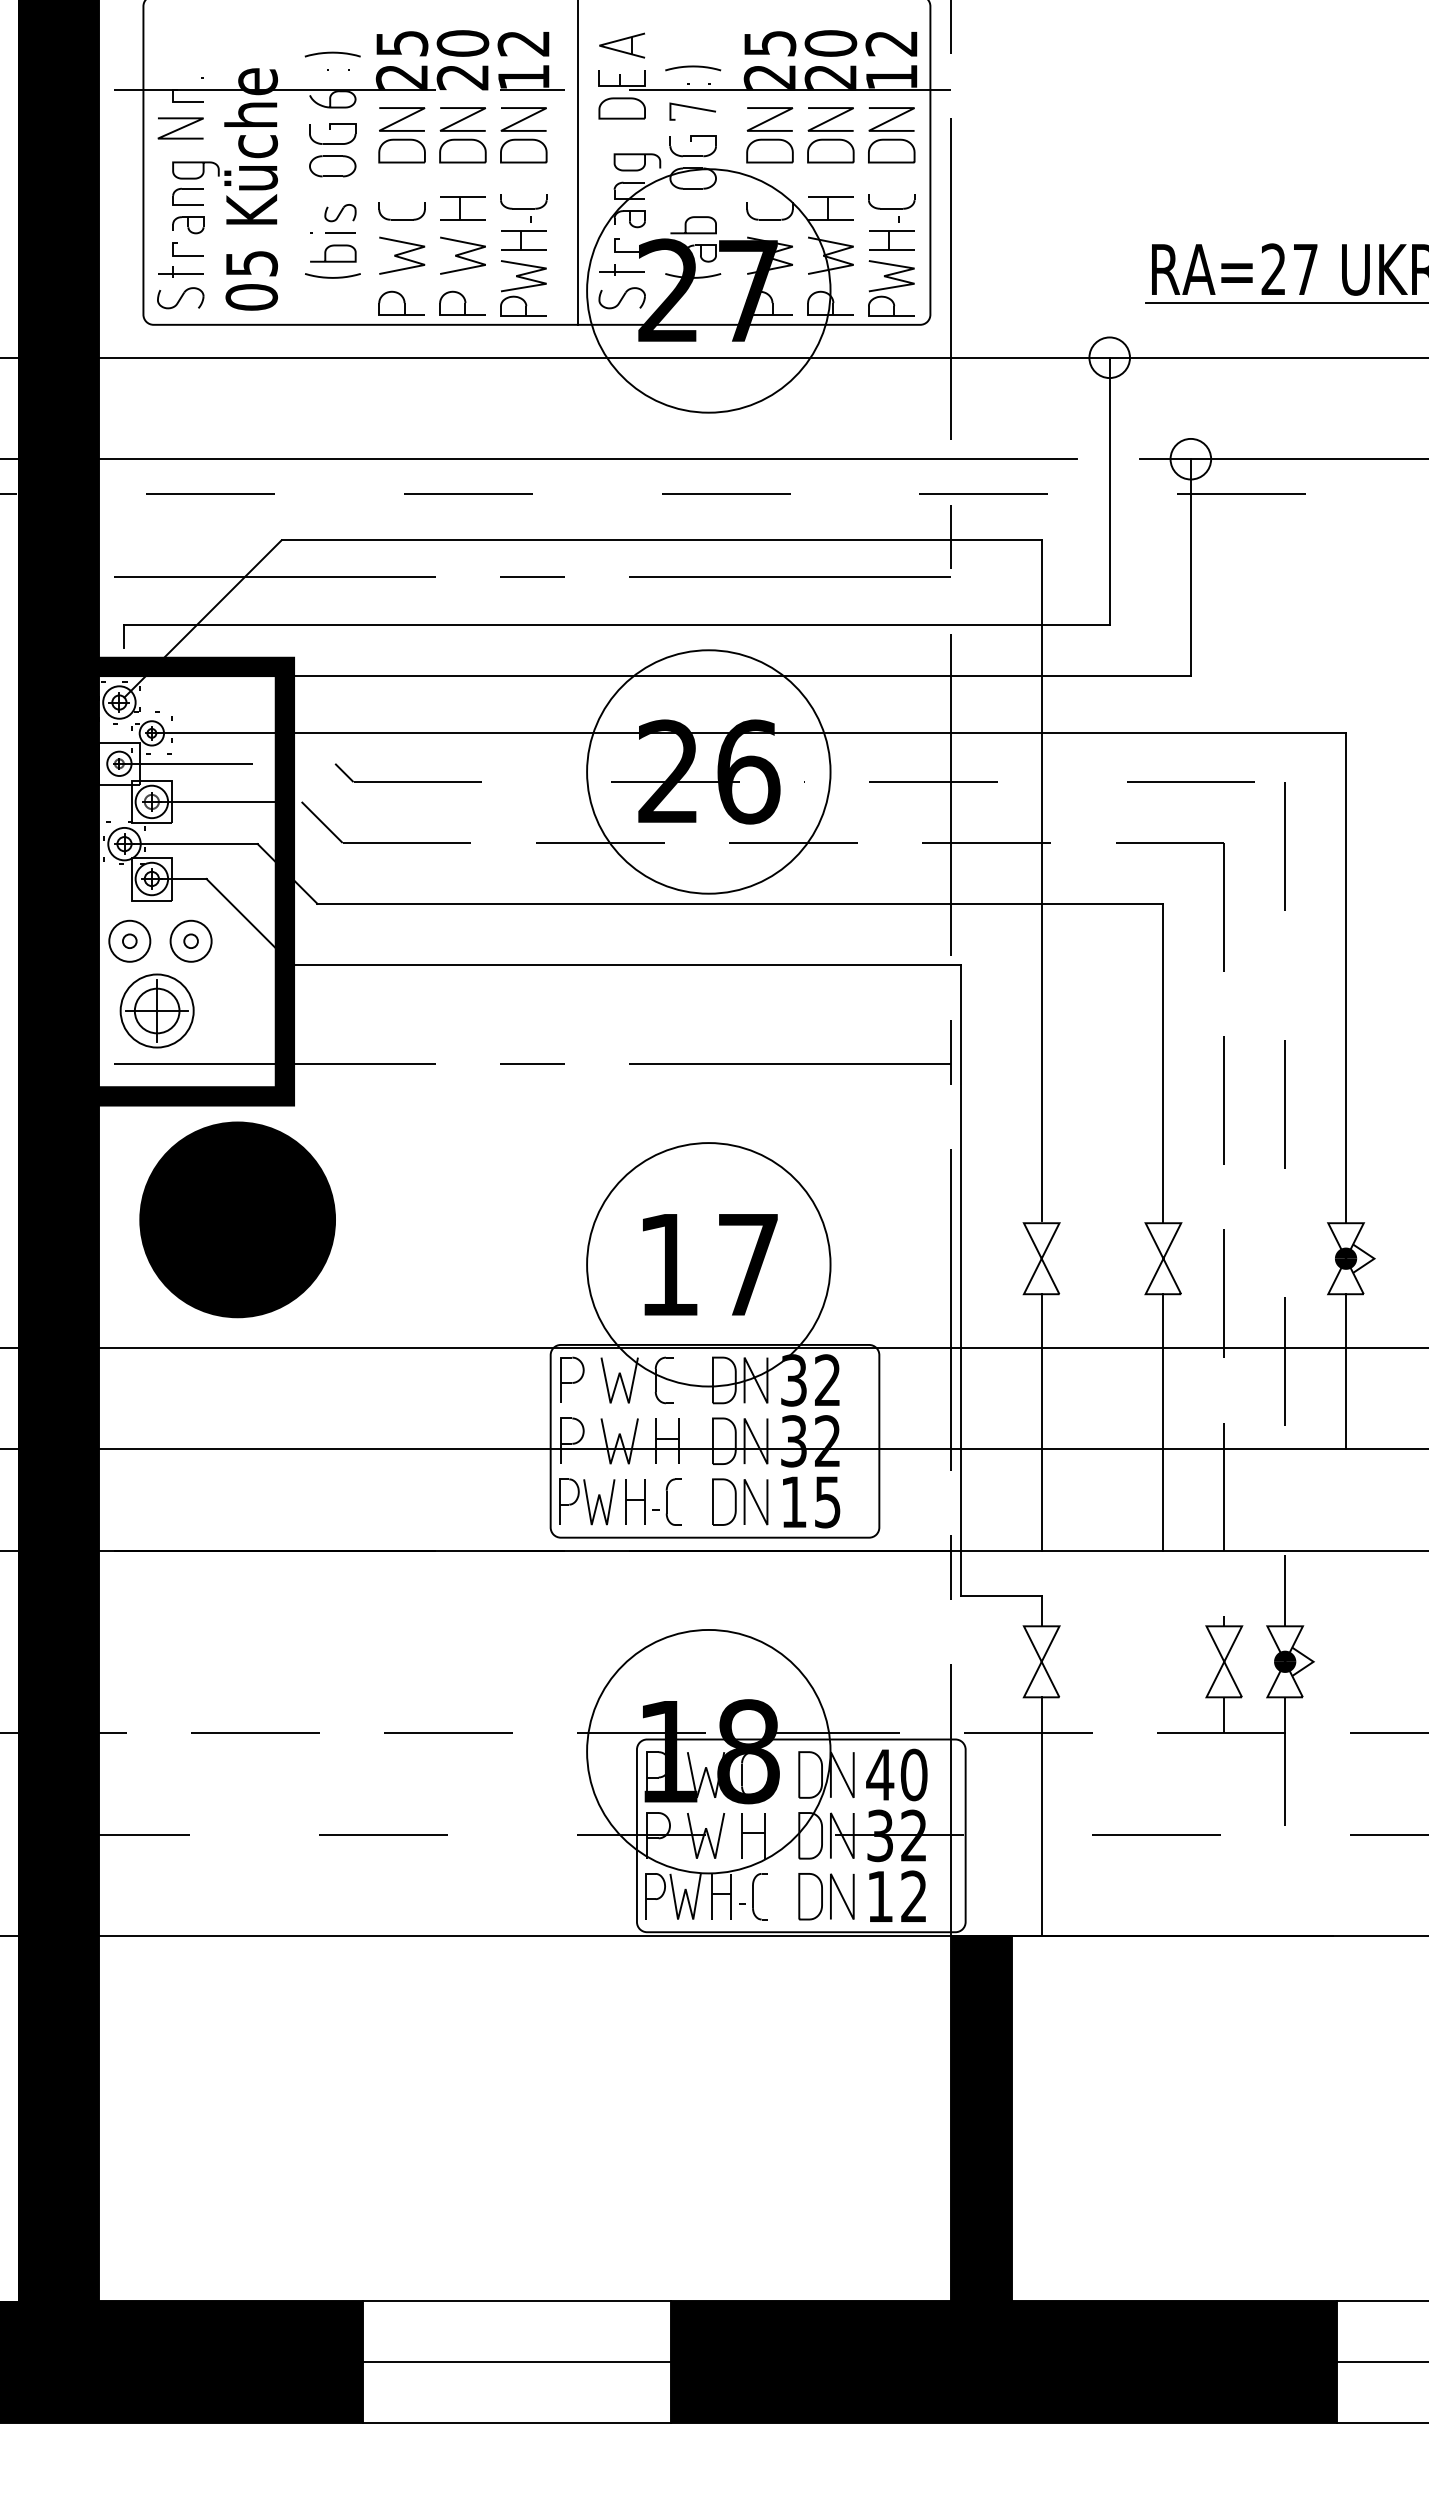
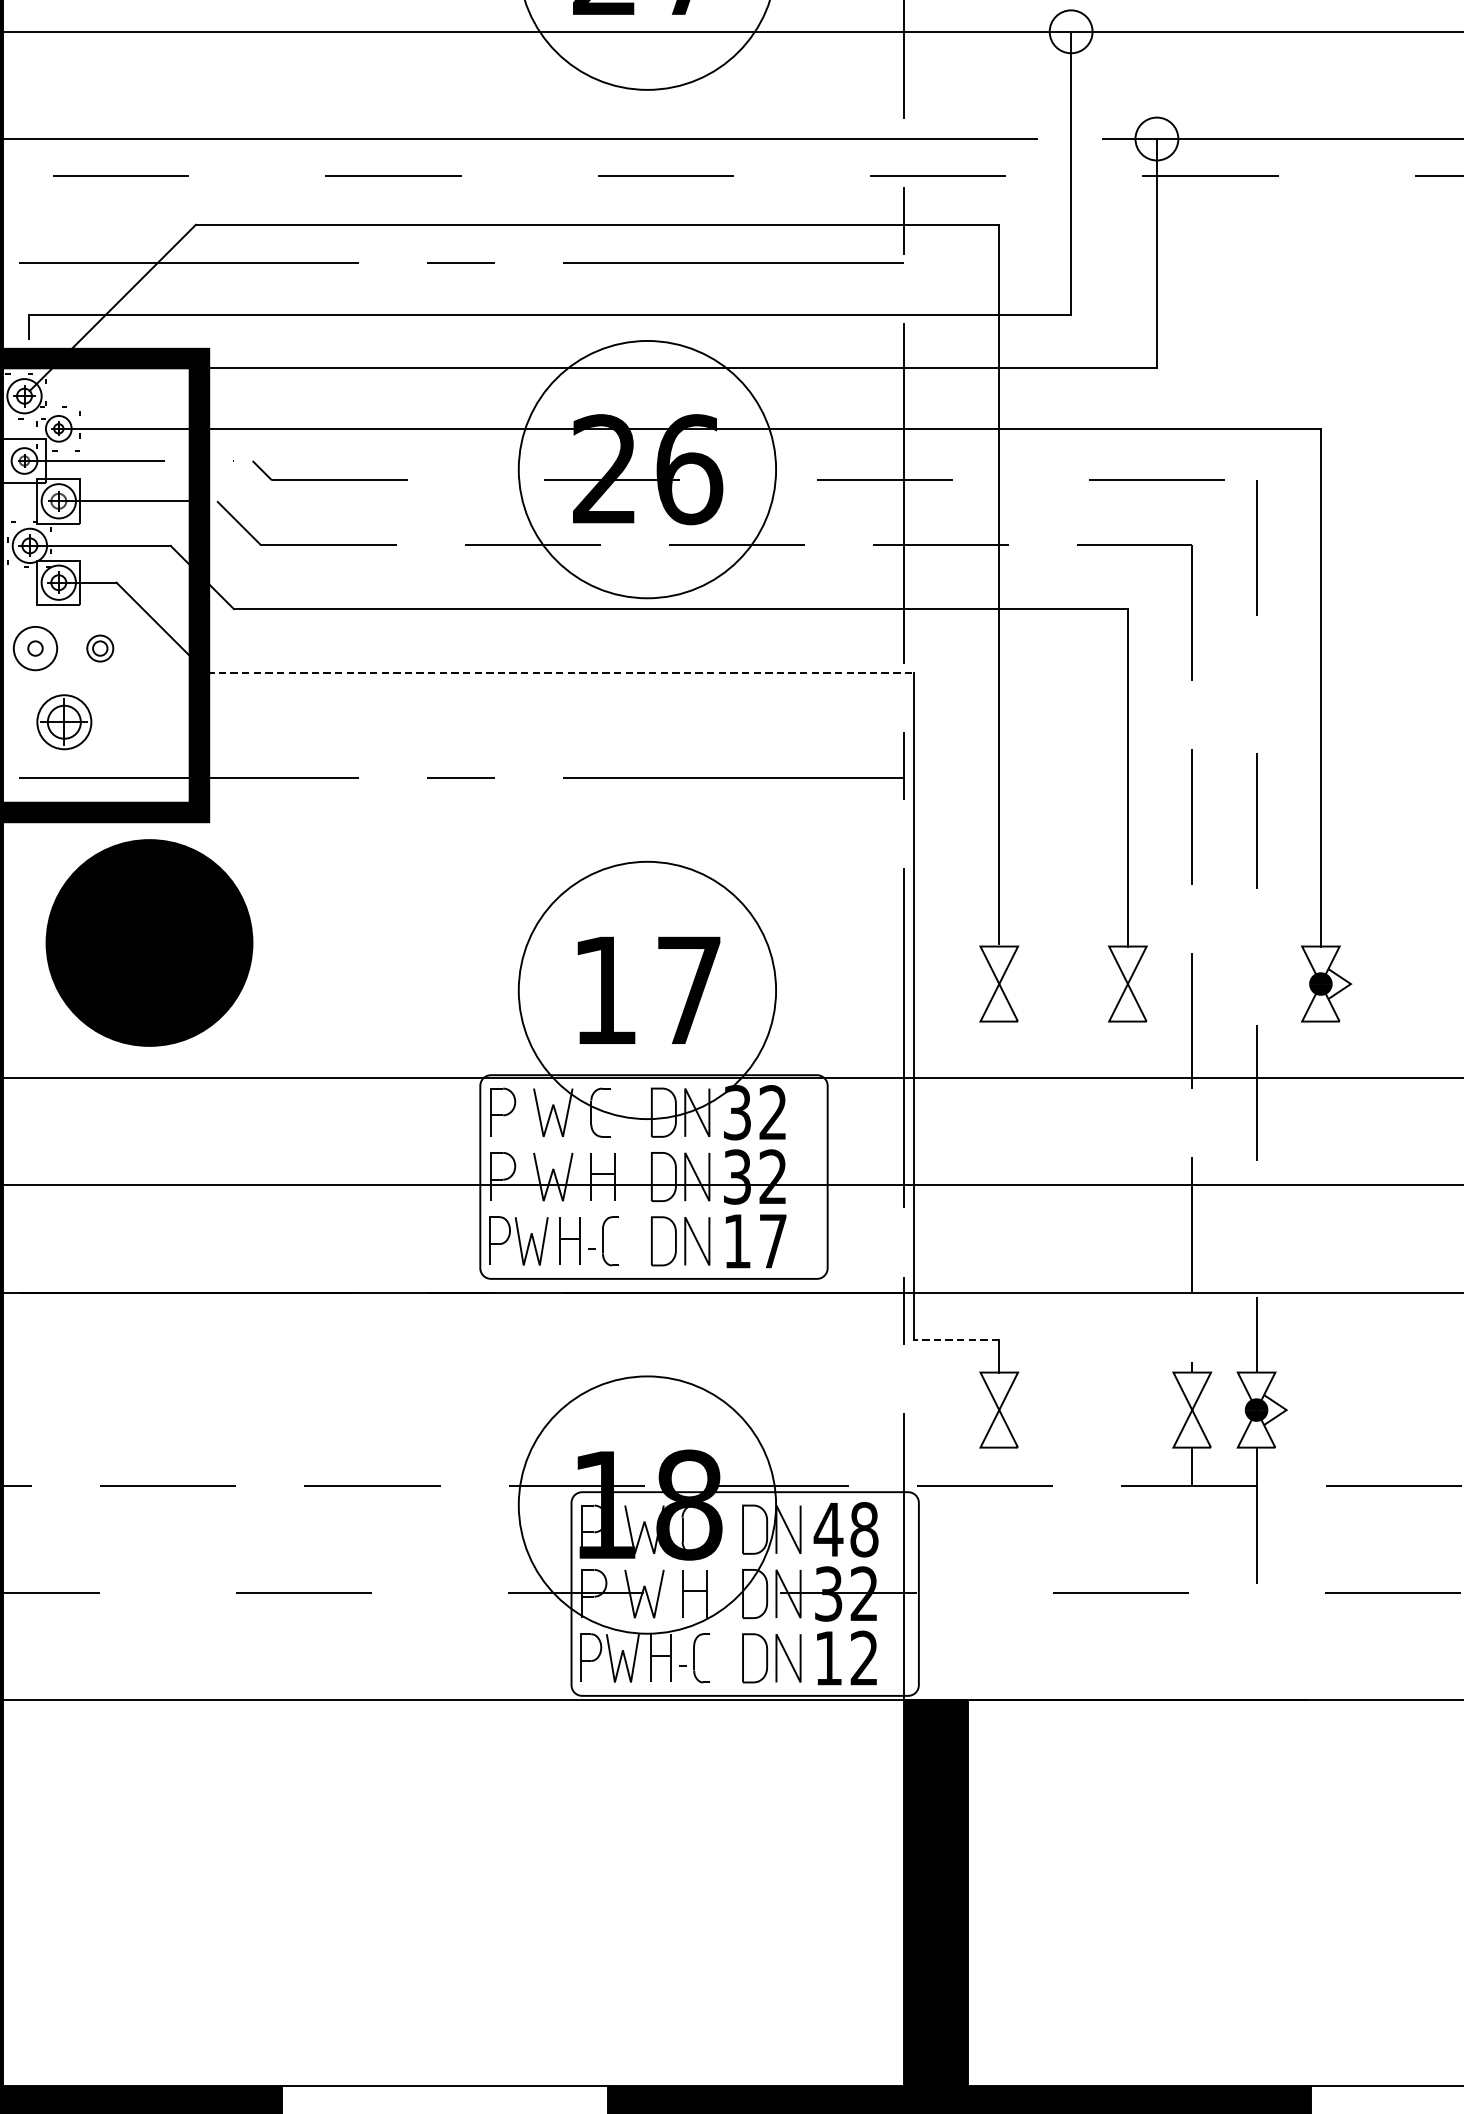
circle: (190, 940) -> (99, 647), size x0.6
line: (626, 964) -> (560, 673), solid -> dashed
part: (156, 1010) -> (63, 721), size x0.7
line: (1346, 1371) -> (1321, 1103), removed
line: (1041, 1422) -> (999, 1157), removed
line: (1163, 1422) -> (1127, 1157), removed
text: (827, 1502) -> (772, 1241), 15 -> 17
line: (1001, 1595) -> (956, 1339), solid -> dashed
text: (913, 1775) -> (863, 1530), 40 -> 48
line: (1041, 1816) -> (999, 1573), removed

